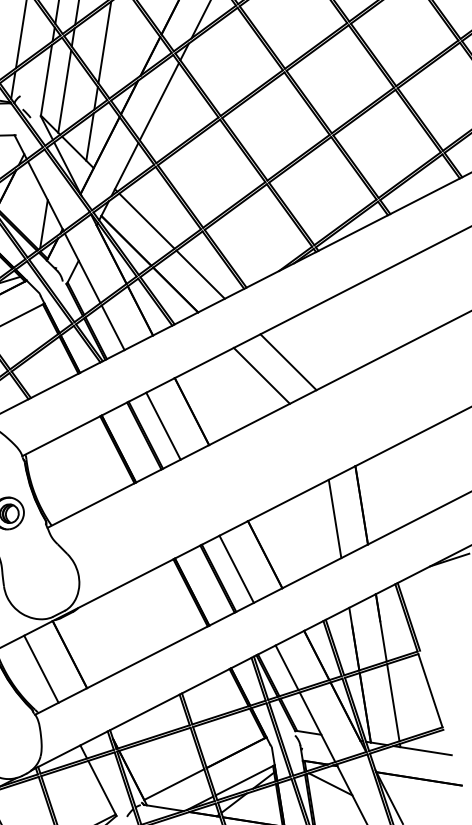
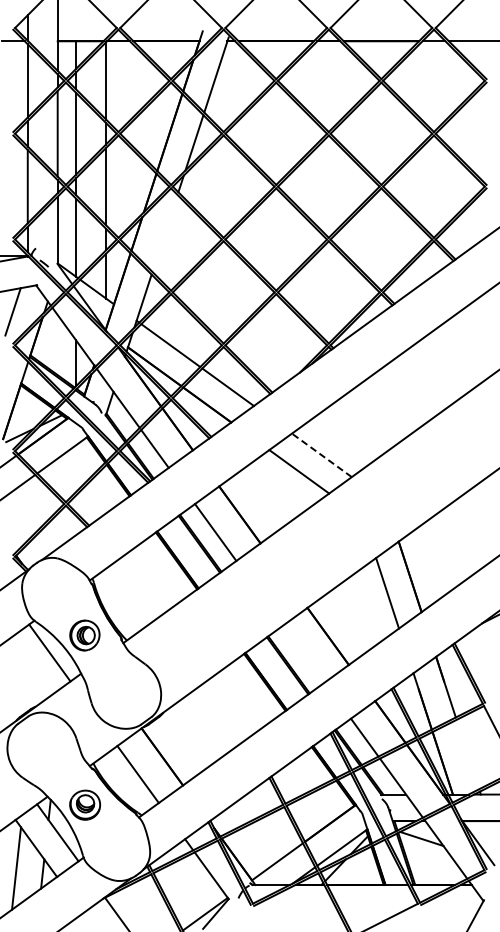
line: (159, 100) -> (164, 232), removed
line: (288, 362) -> (321, 455), solid -> dashed
line: (236, 568) -> (303, 653), removed
line: (392, 702) -> (467, 754), removed

